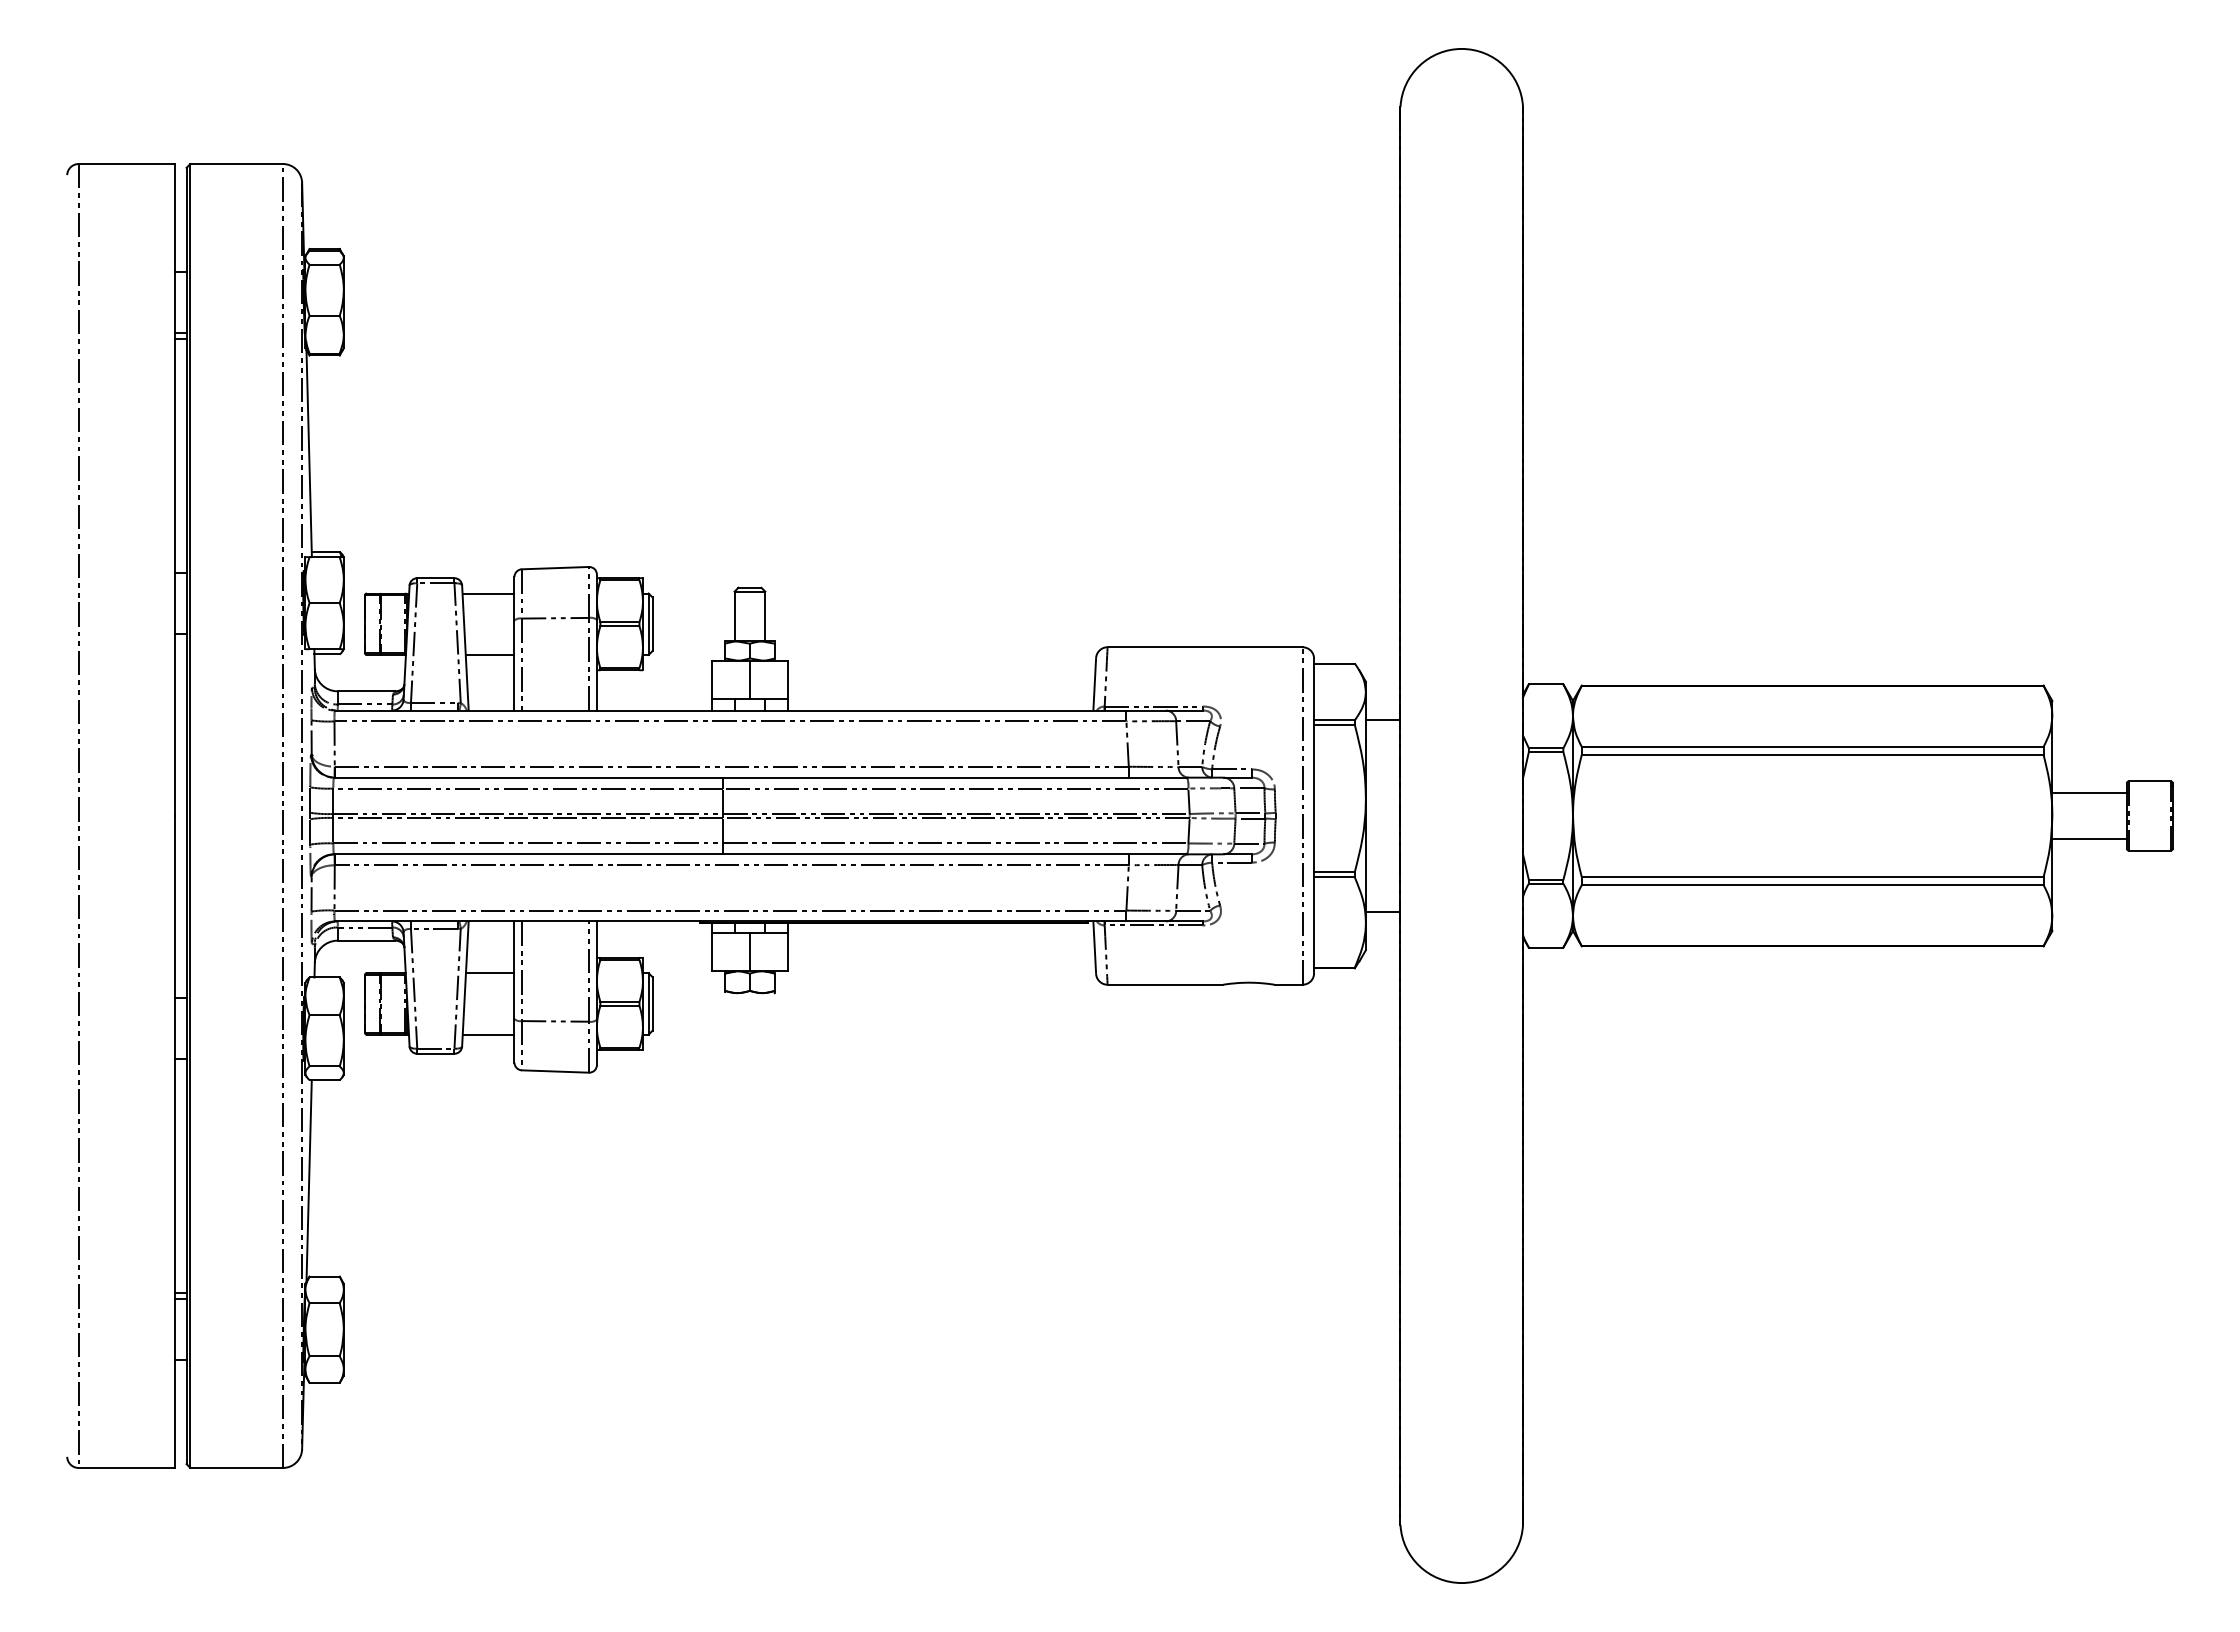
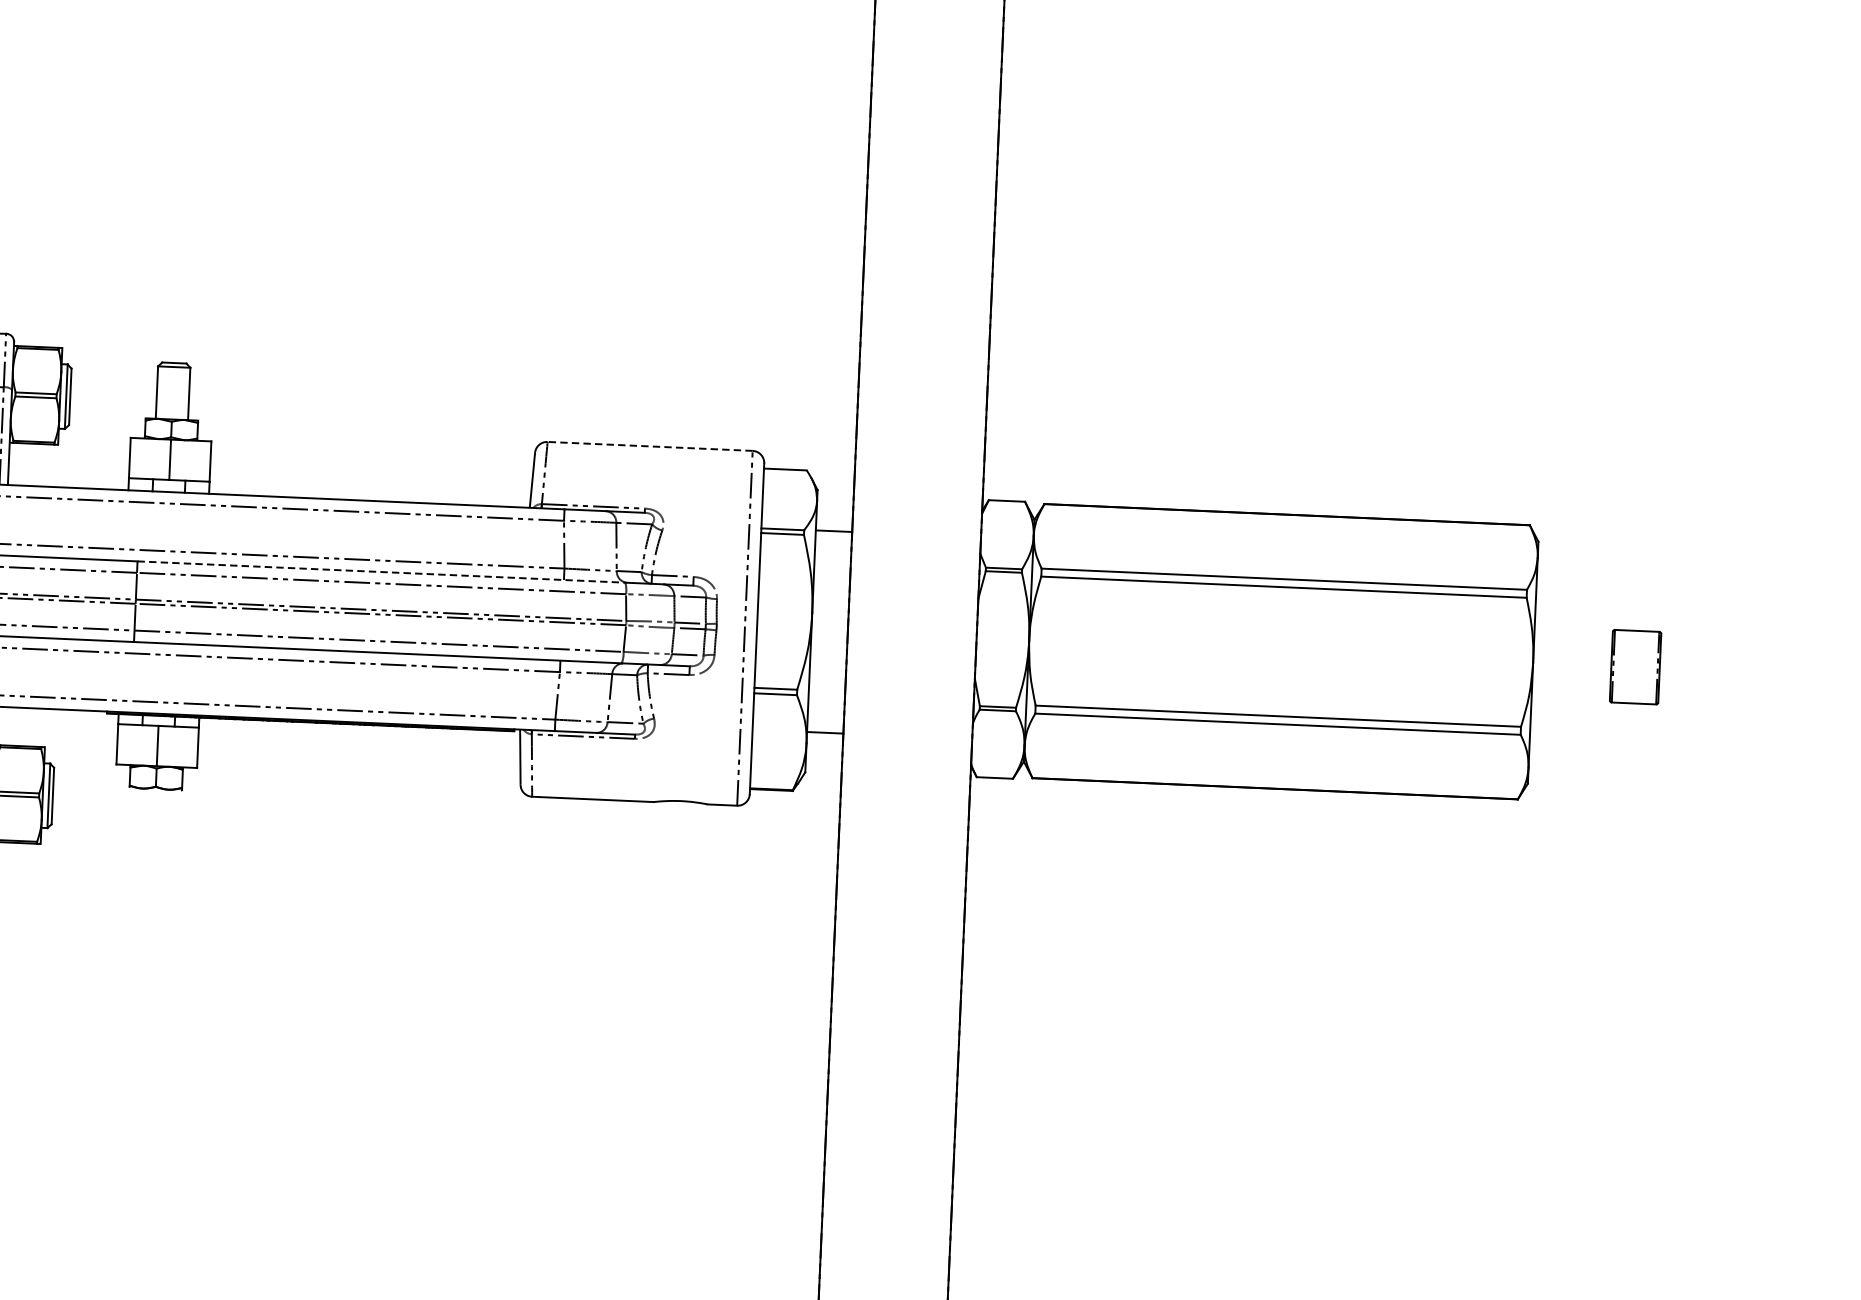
line: (1205, 647) -> (650, 446), solid -> dashed
line: (955, 777) -> (381, 571), solid -> dashed
line: (2089, 792) -> (1573, 639), removed
line: (2089, 839) -> (1571, 689), removed

